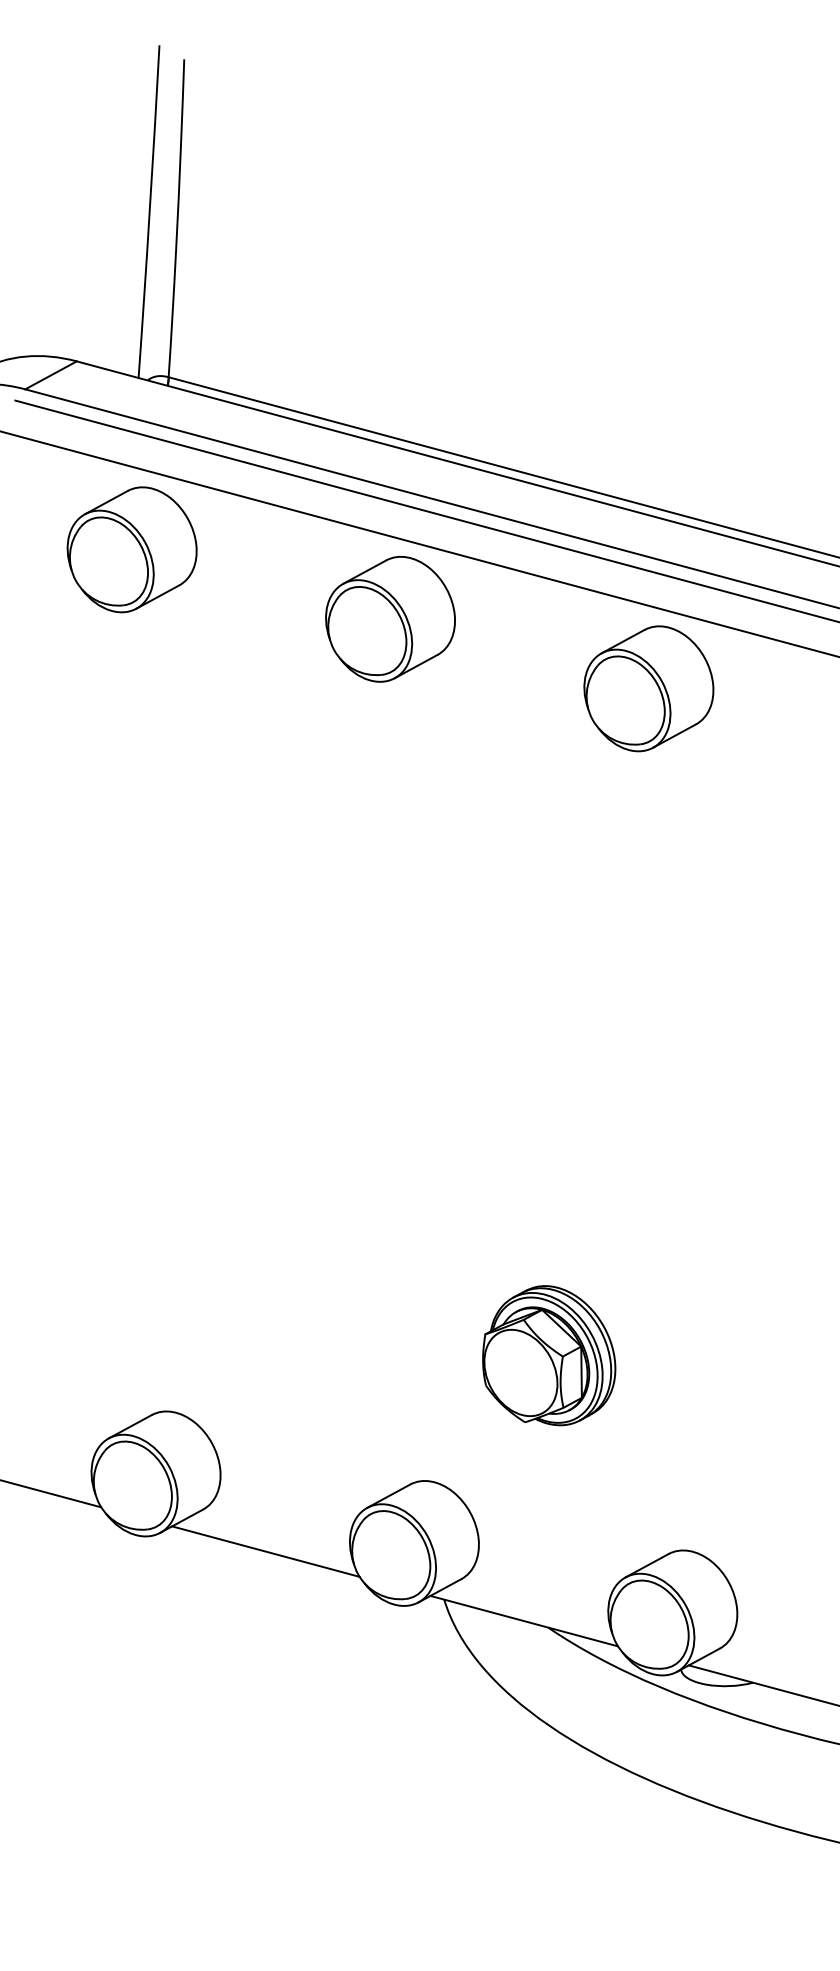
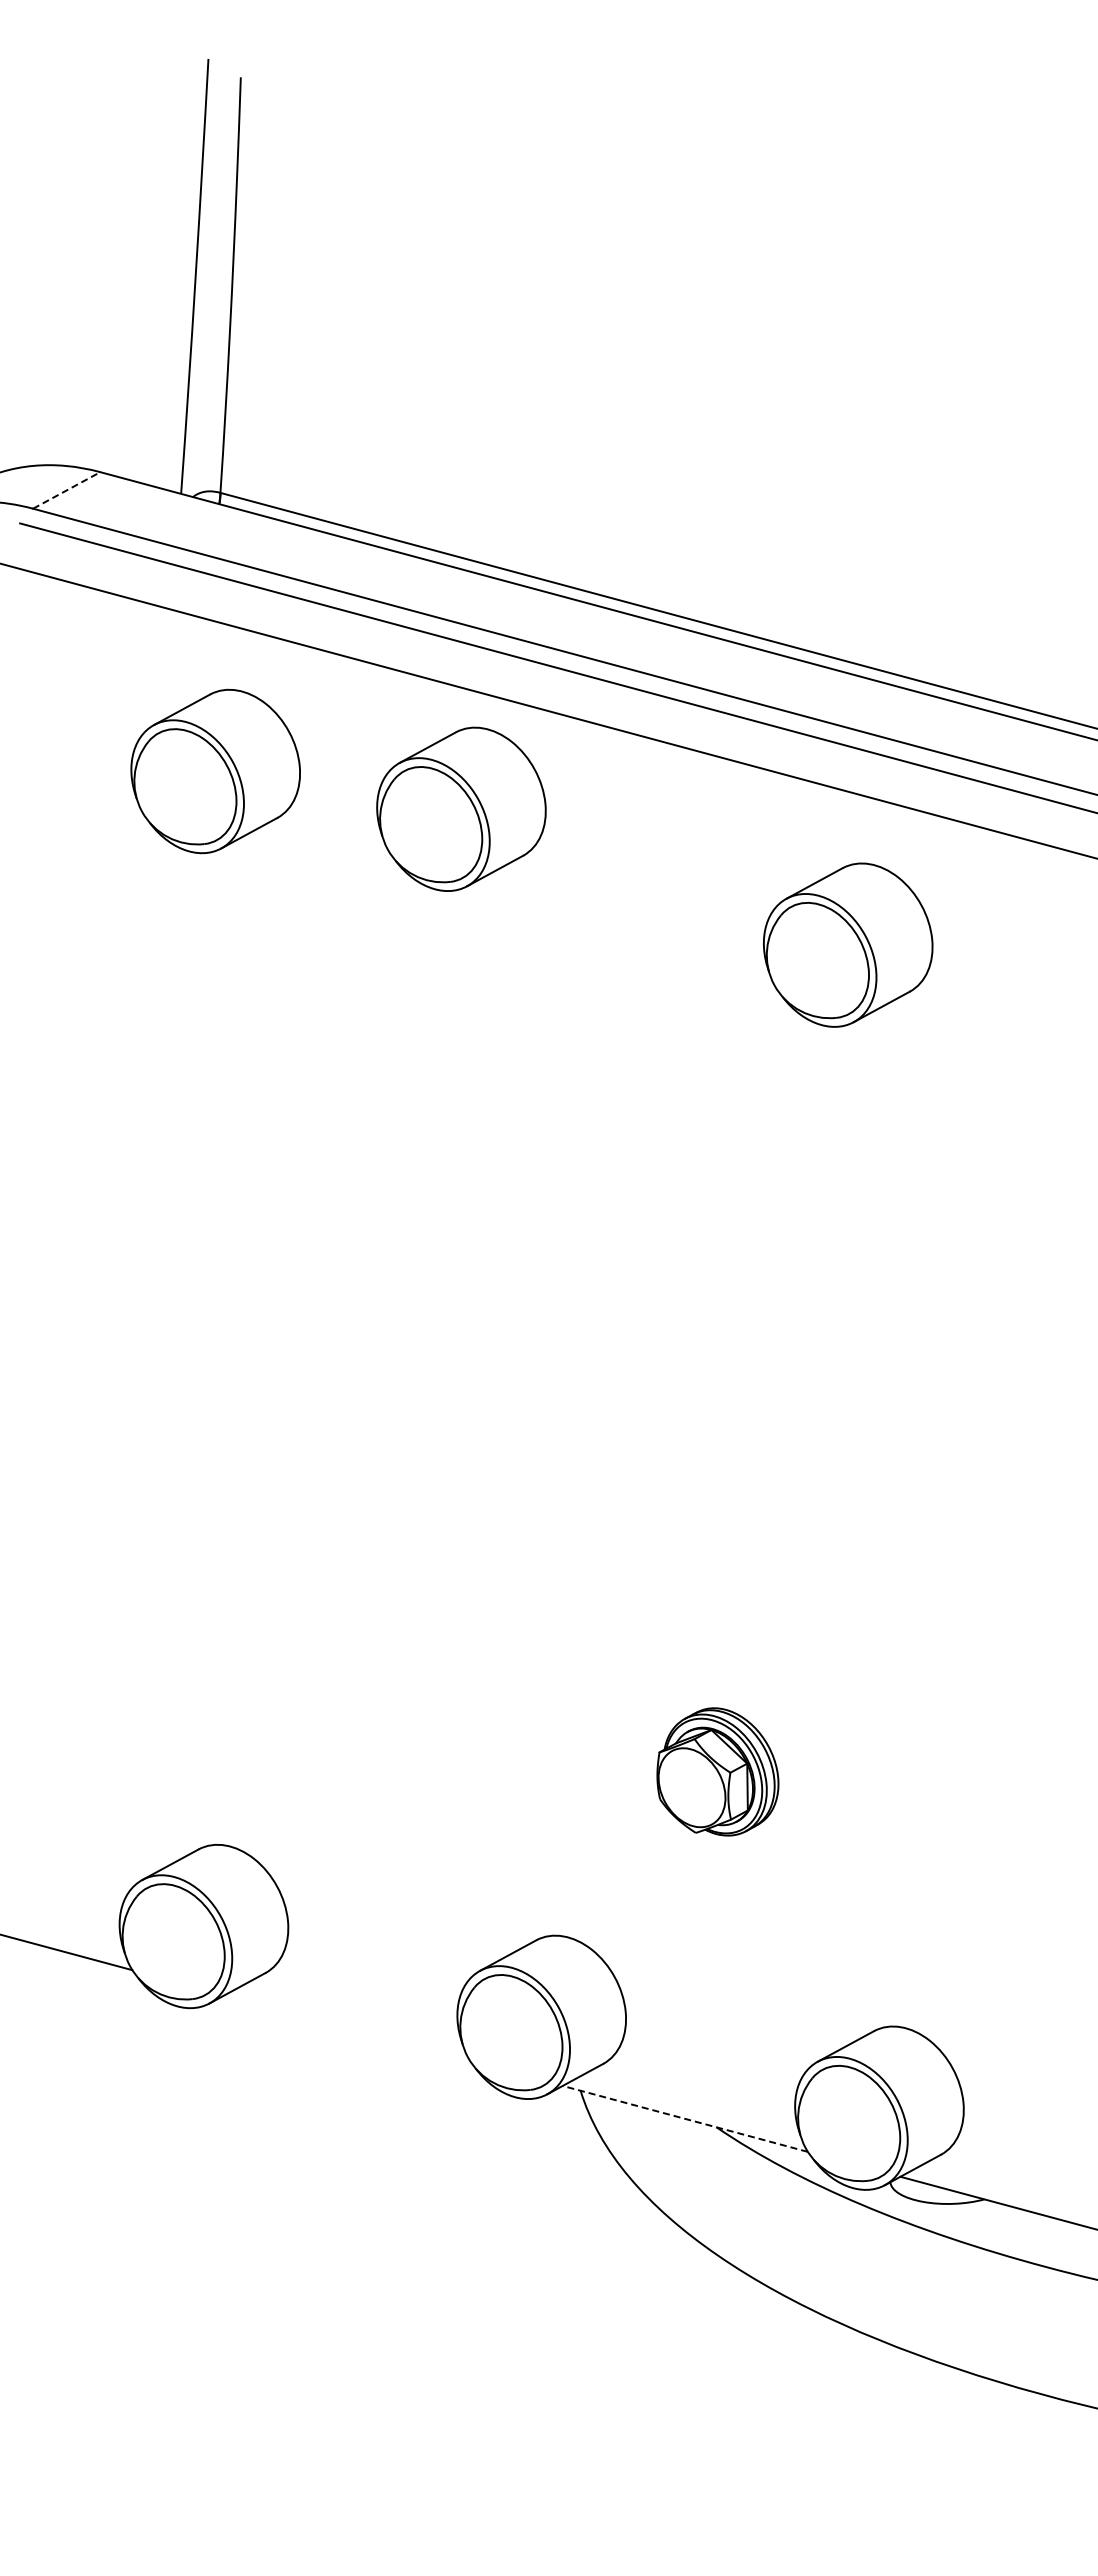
line: (51, 375) -> (67, 490), solid -> dashed
part: (131, 549) -> (215, 771), moved
part: (390, 618) -> (461, 808), moved
part: (649, 688) -> (848, 944), moved
part: (548, 1355) -> (717, 1771), size x0.7
line: (265, 1551) -> (347, 2028), removed
line: (524, 1620) -> (685, 2118), solid -> dashed

